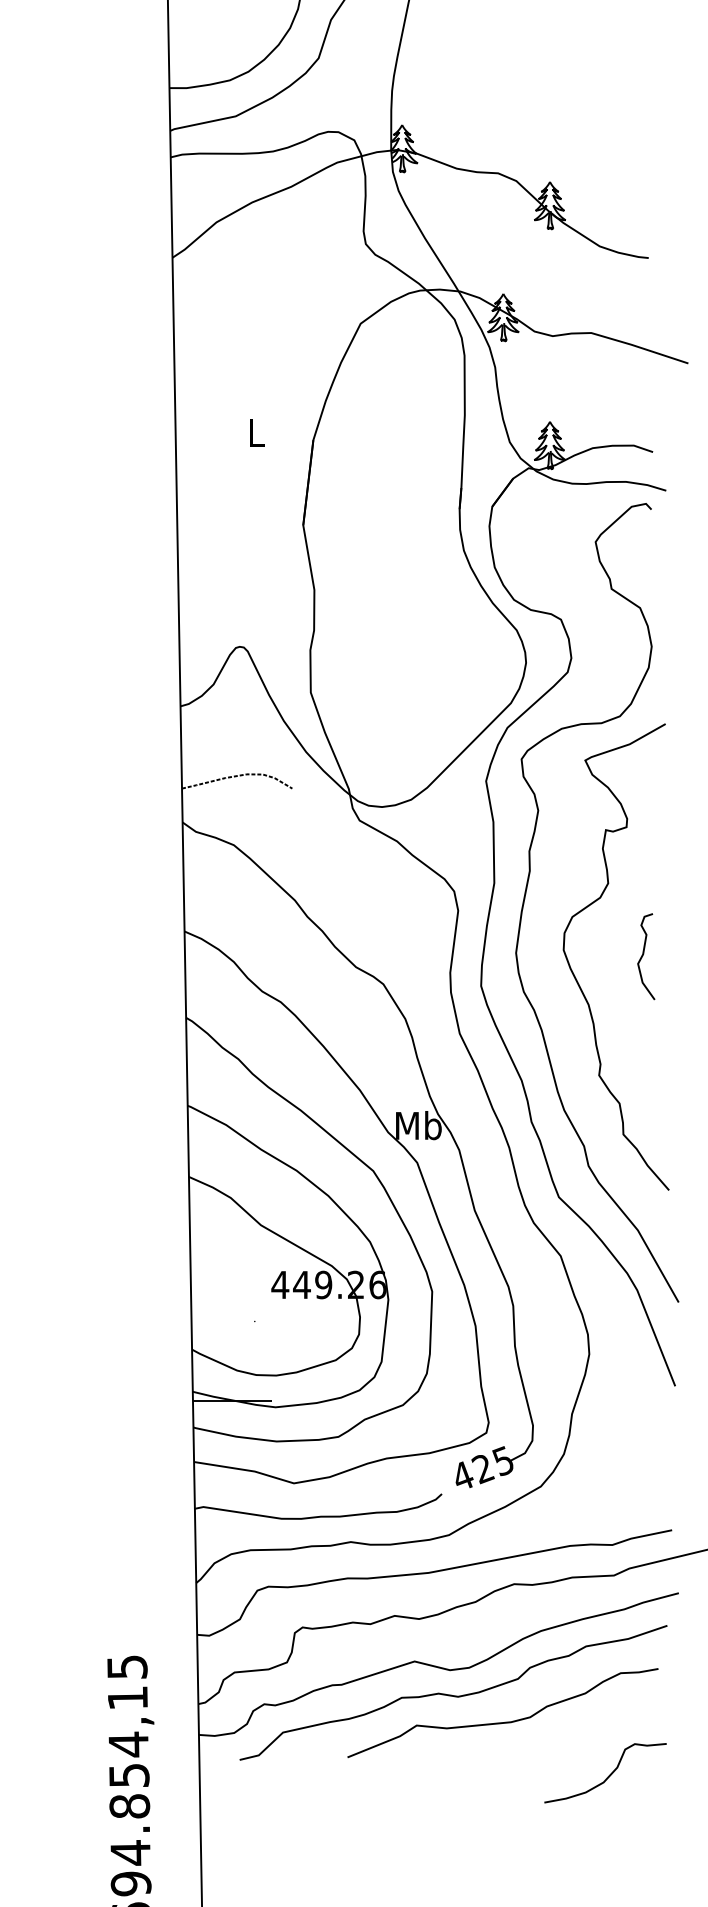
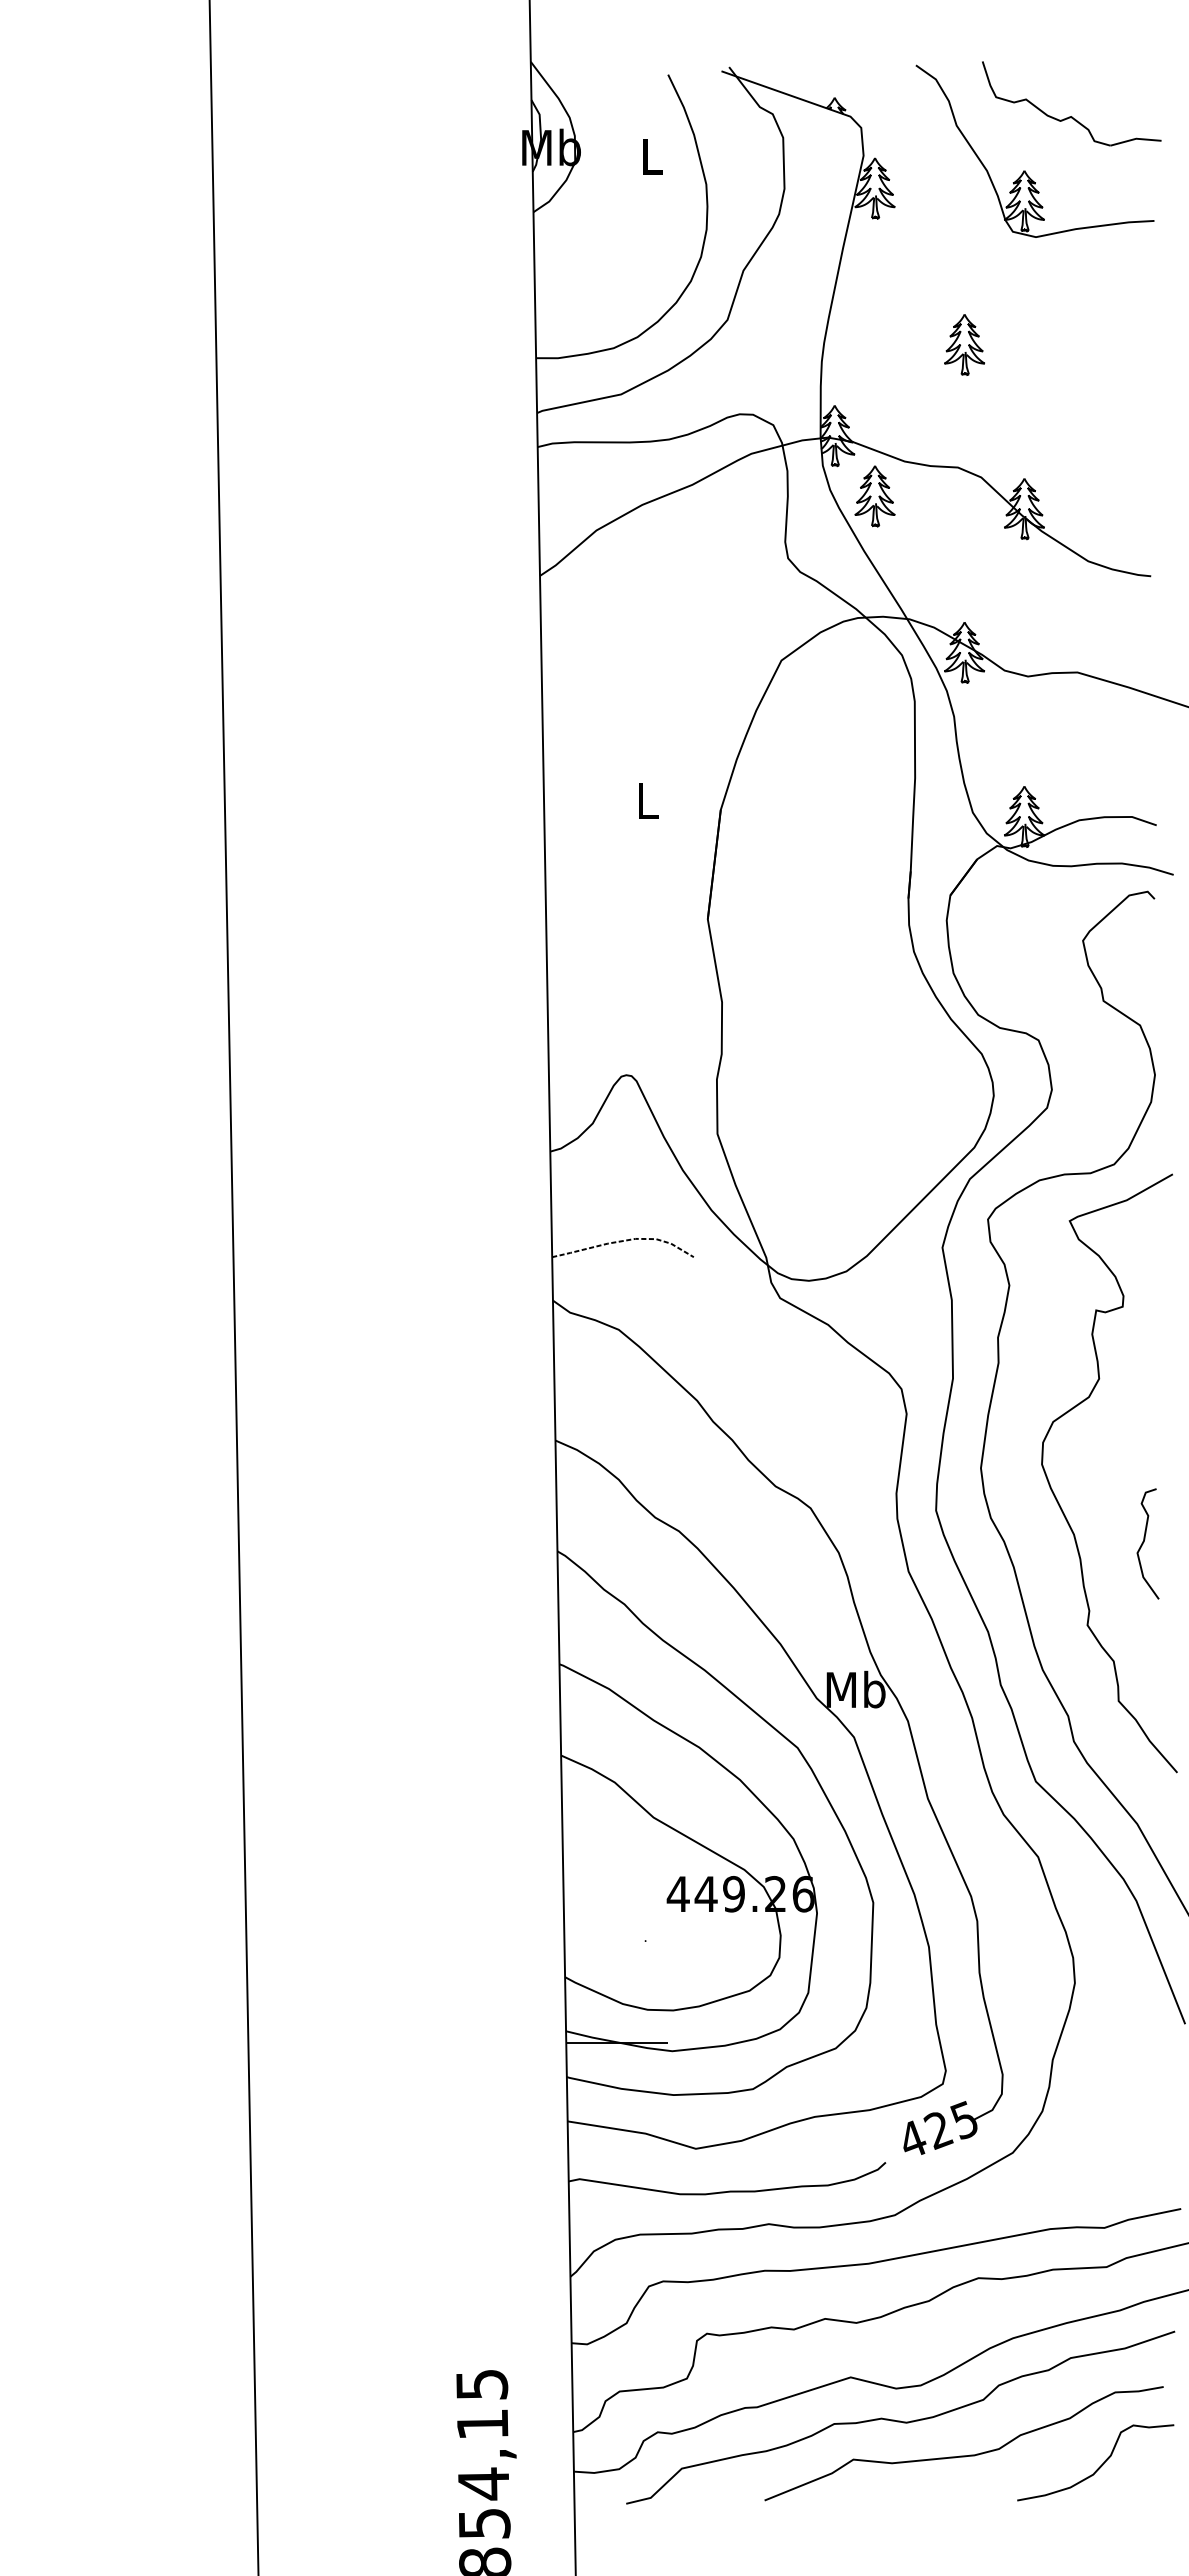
part: (503, 77) -> (964, 344), added
part: (433, 195) -> (874, 496), added
curve: (643, 955) -> (1144, 1542), moved
curve: (608, 1776) -> (1099, 2466), moved

